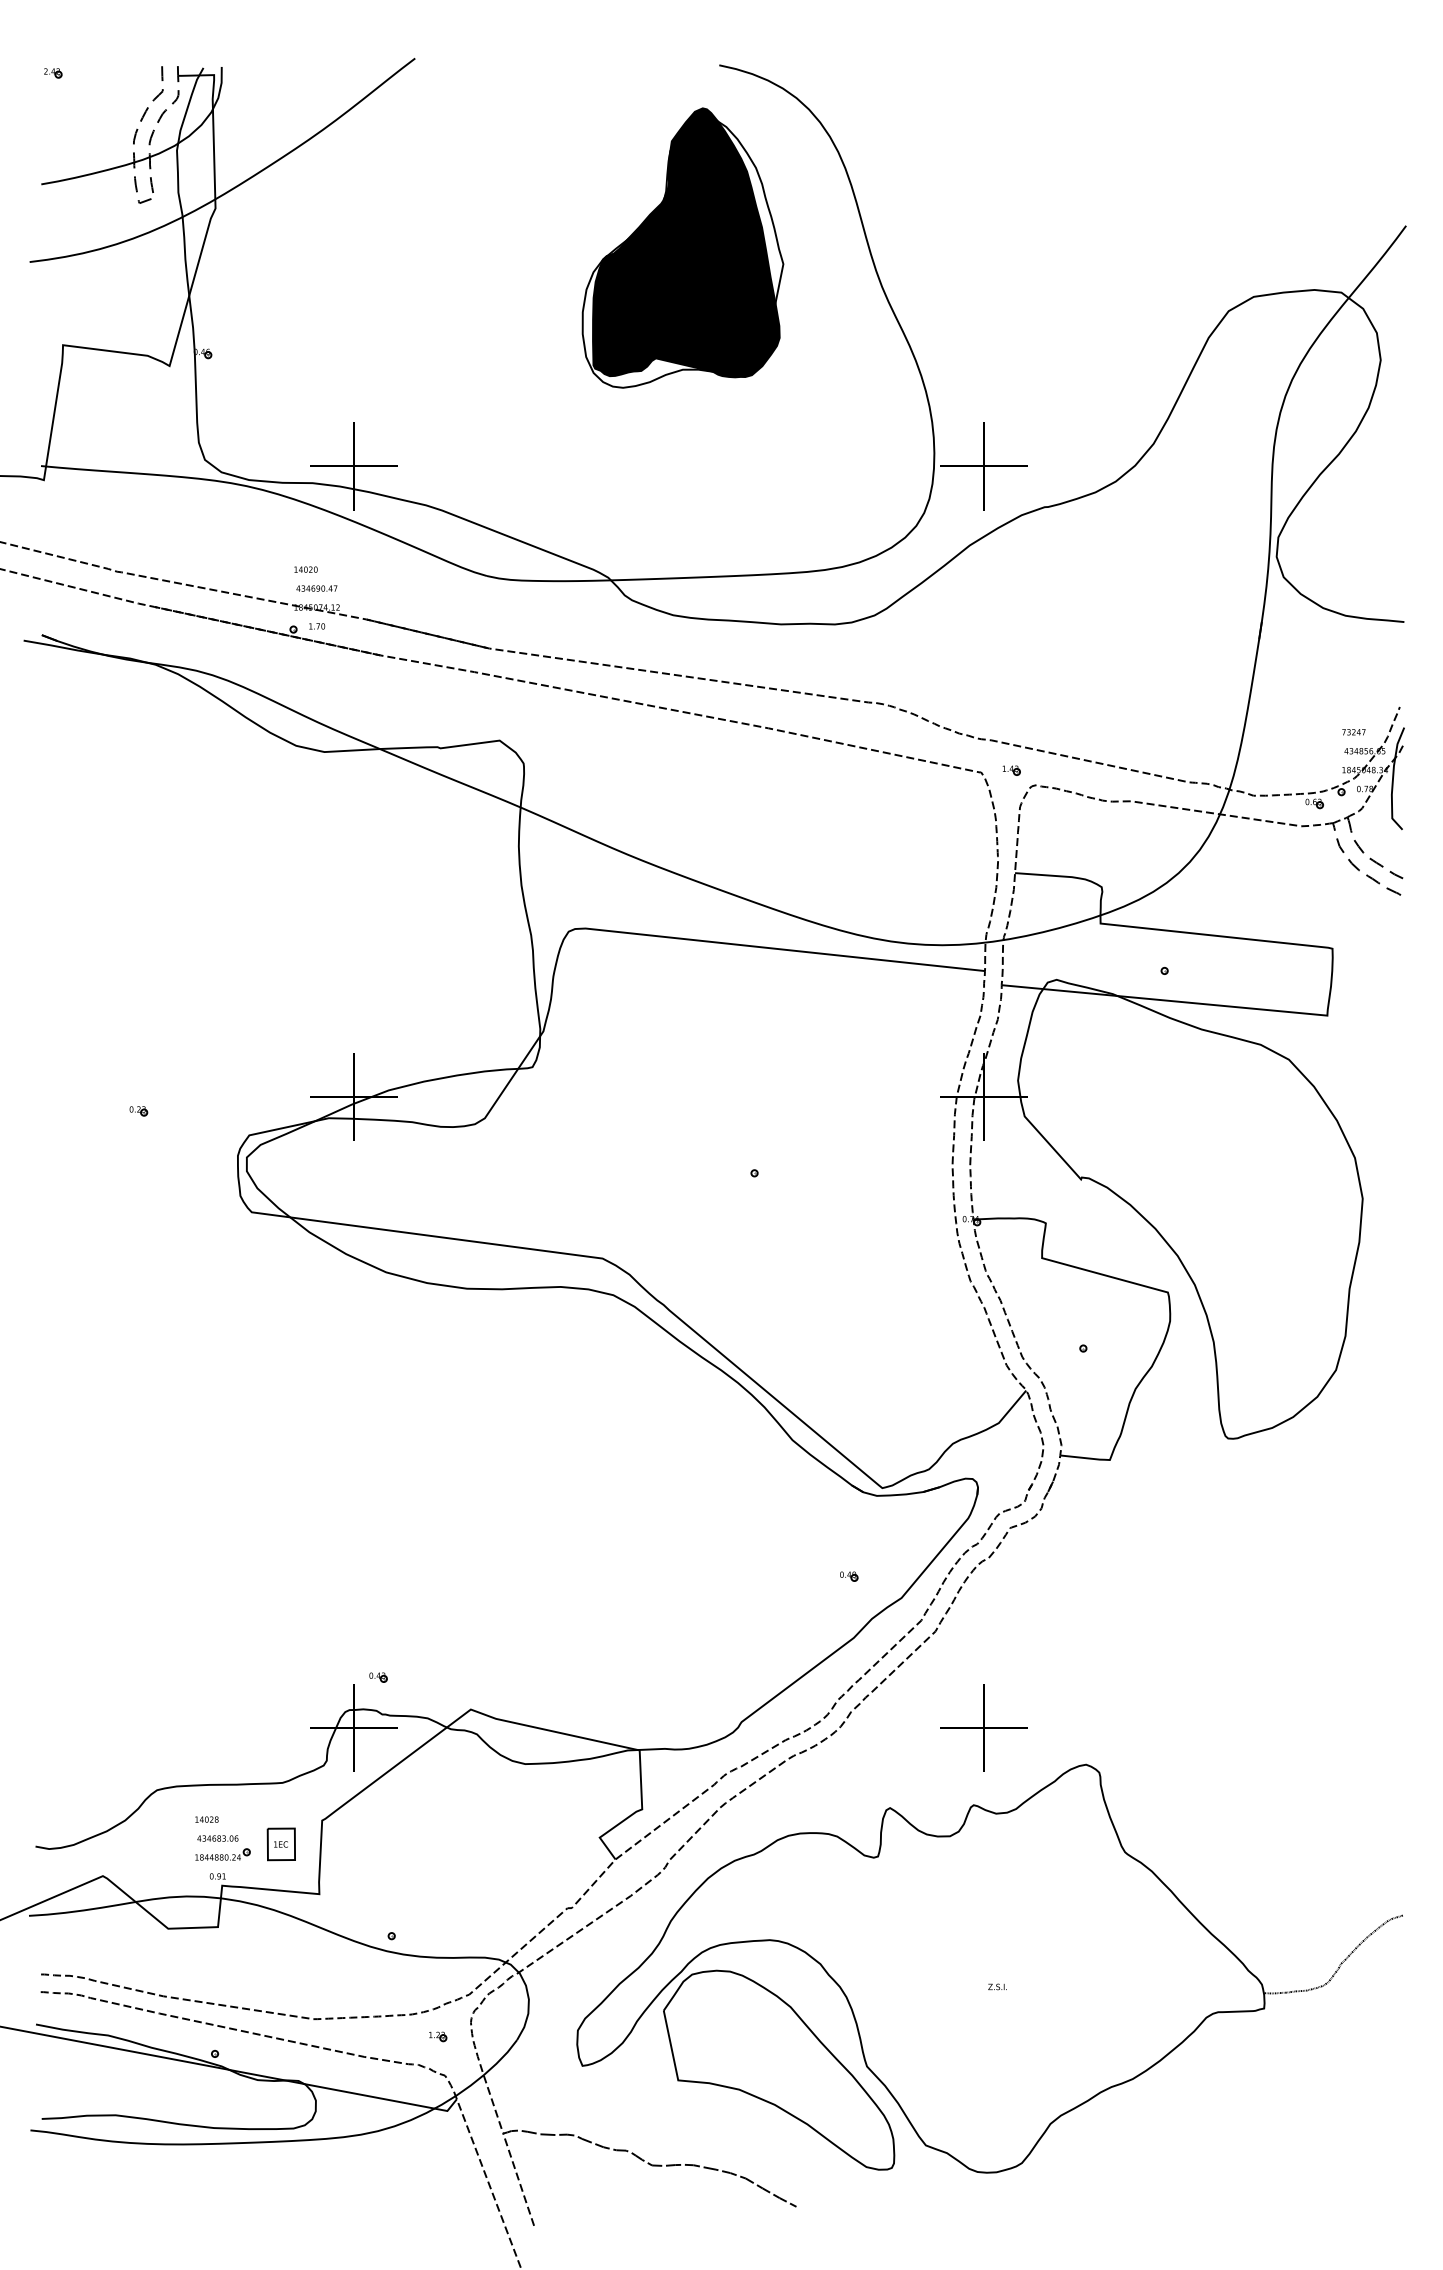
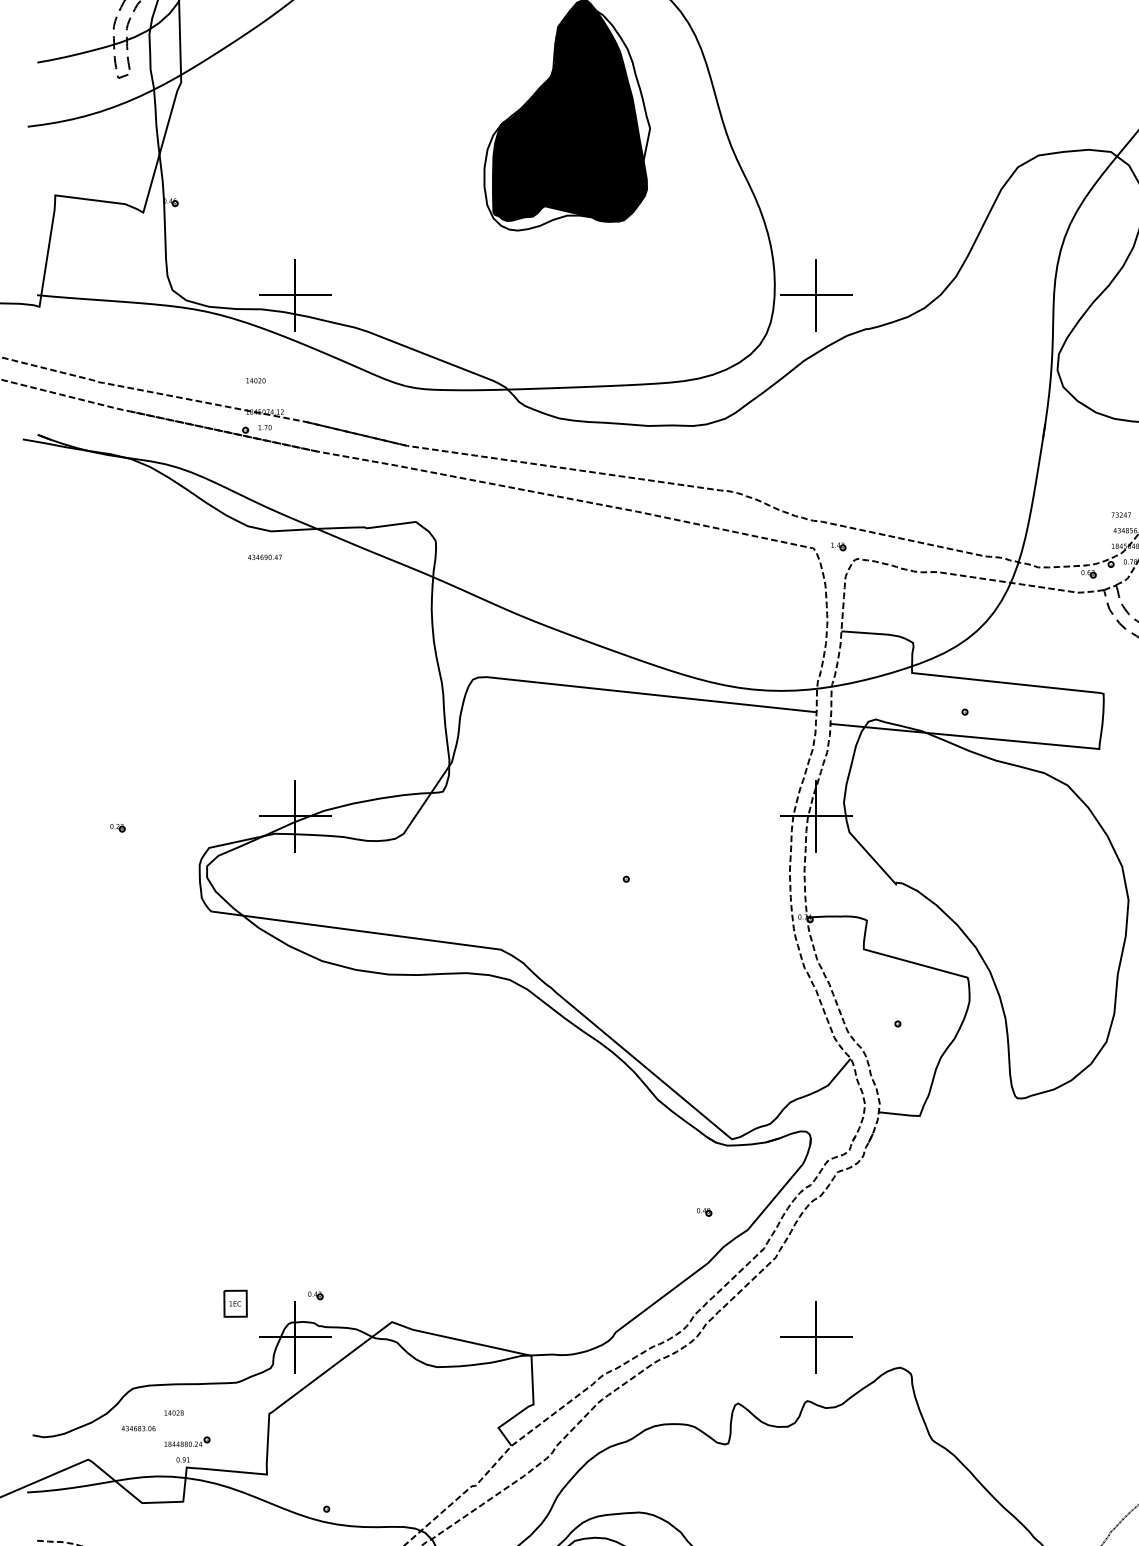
text: (316, 588) -> (264, 557), moved
text: (217, 1838) -> (138, 1428), moved
part: (280, 1844) -> (234, 1303), moved

